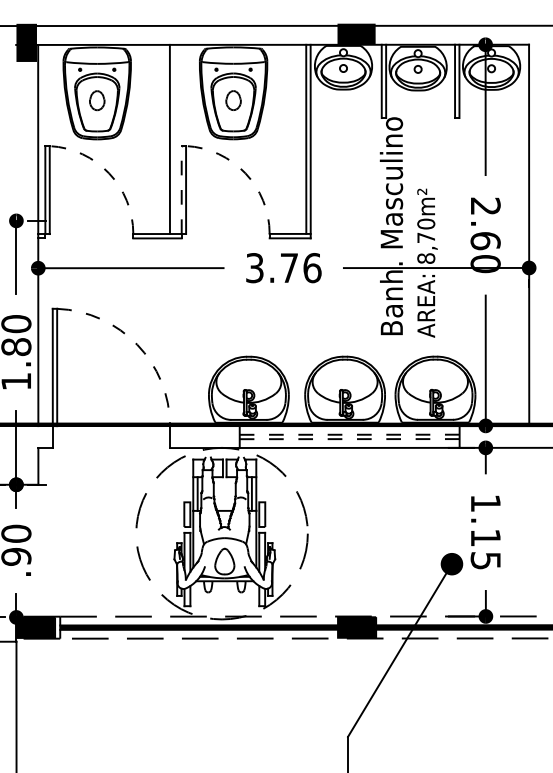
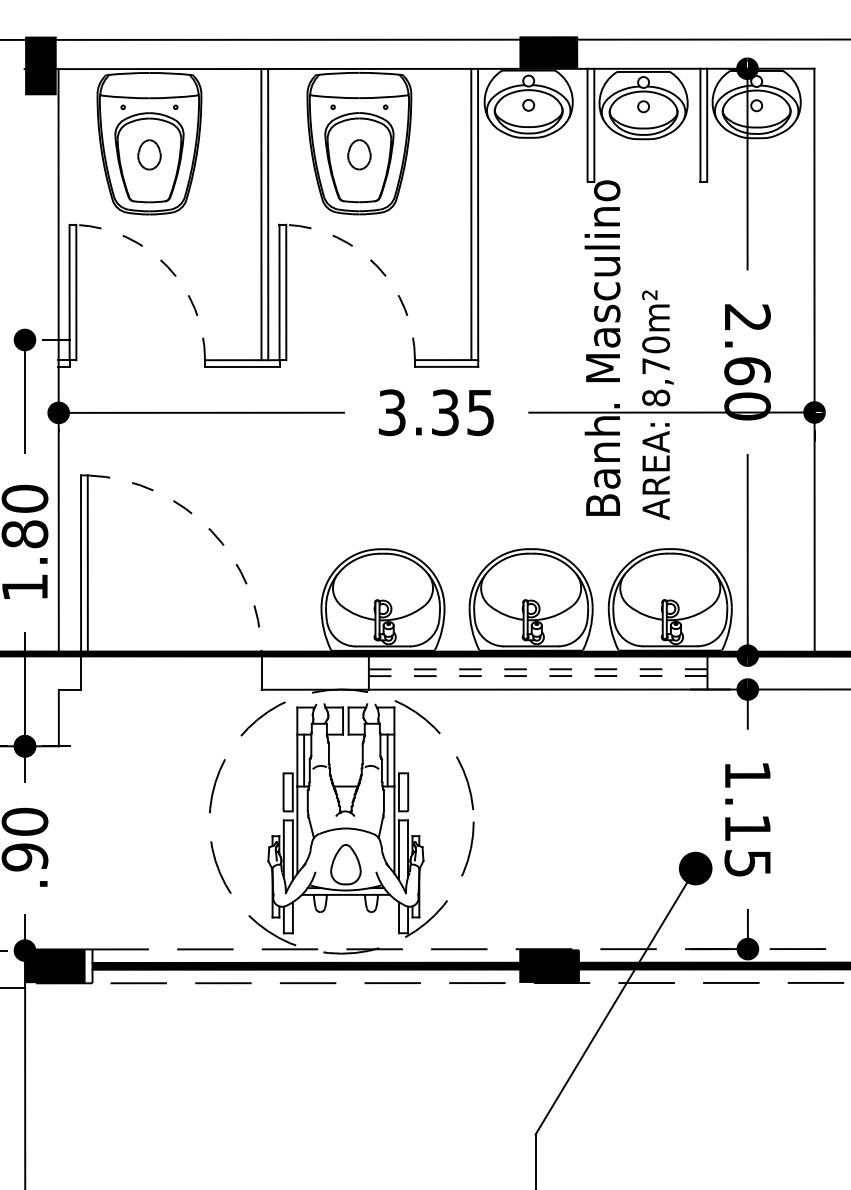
line: (174, 139) -> (268, 214), added
line: (181, 190) -> (279, 293), dashed -> solid
text: (300, 268) -> (462, 413), 3.76 -> 3.35

